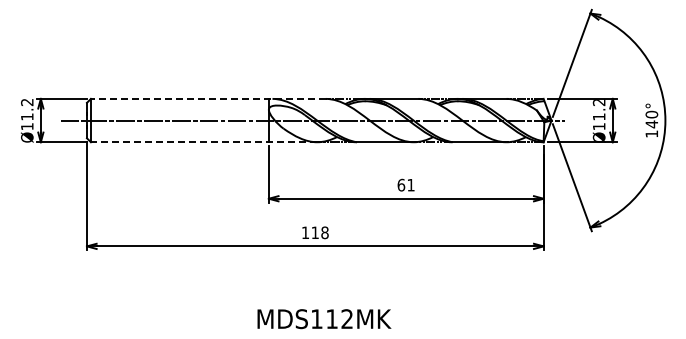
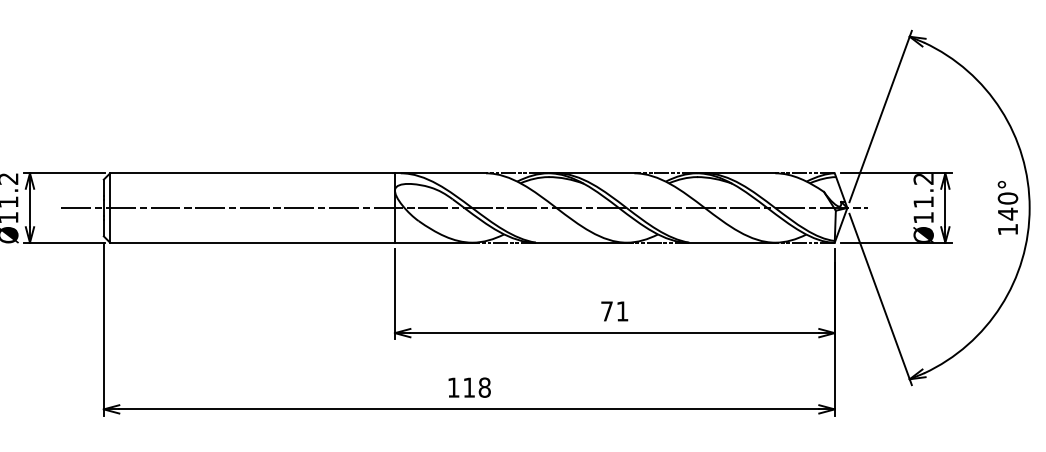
line: (208, 98) -> (298, 172), dashed -> solid
line: (204, 142) -> (291, 243), dashed -> solid
text: (401, 184) -> (607, 310), 61 -> 71

